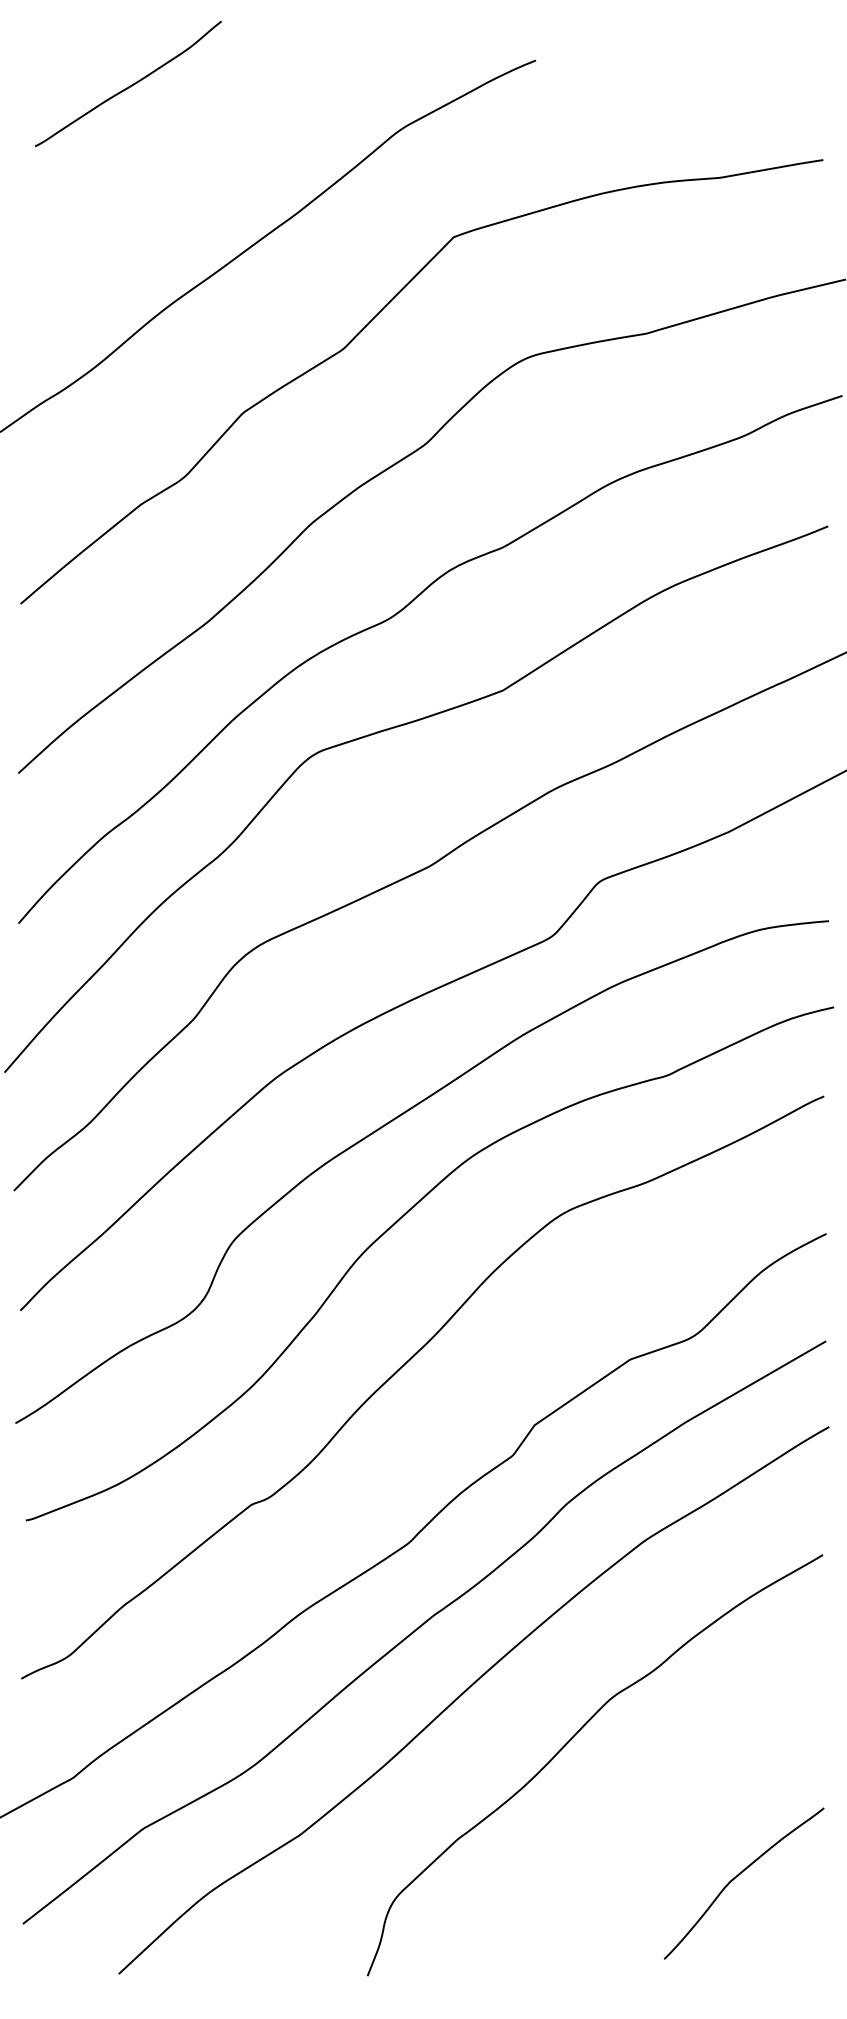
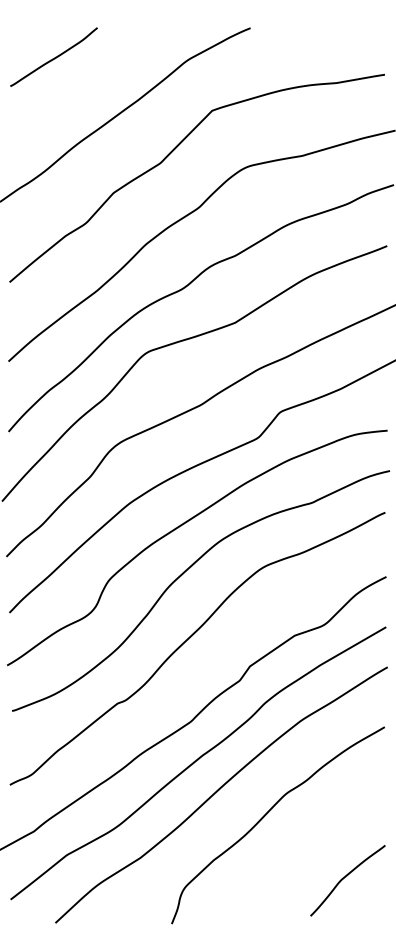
curve: (129, 84) -> (54, 57), moved

